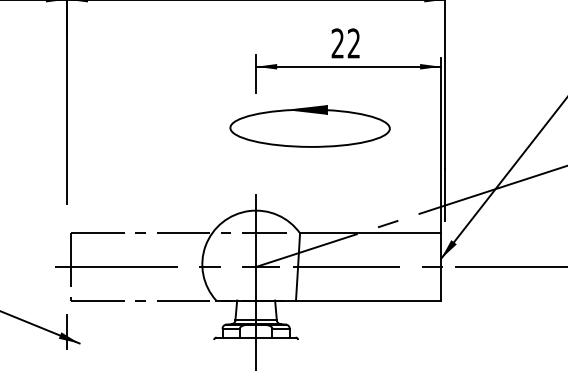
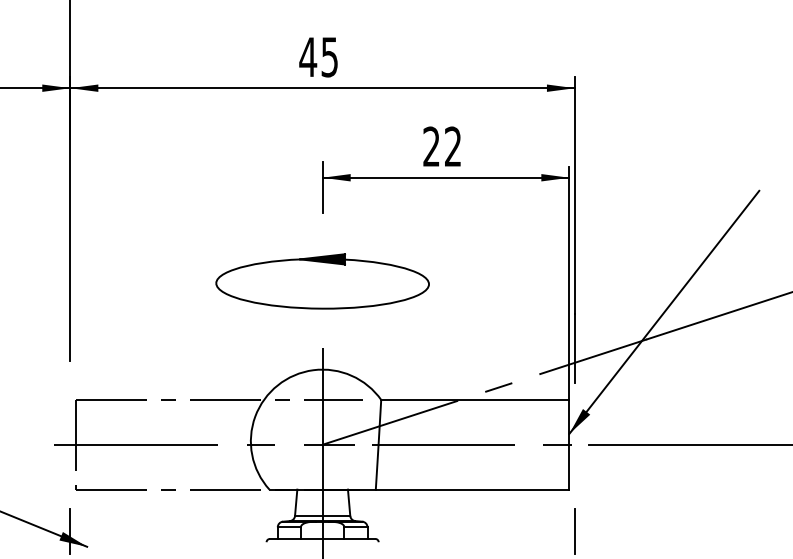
part: (310, 126) -> (322, 281), moved
line: (444, 331) -> (574, 531), added

